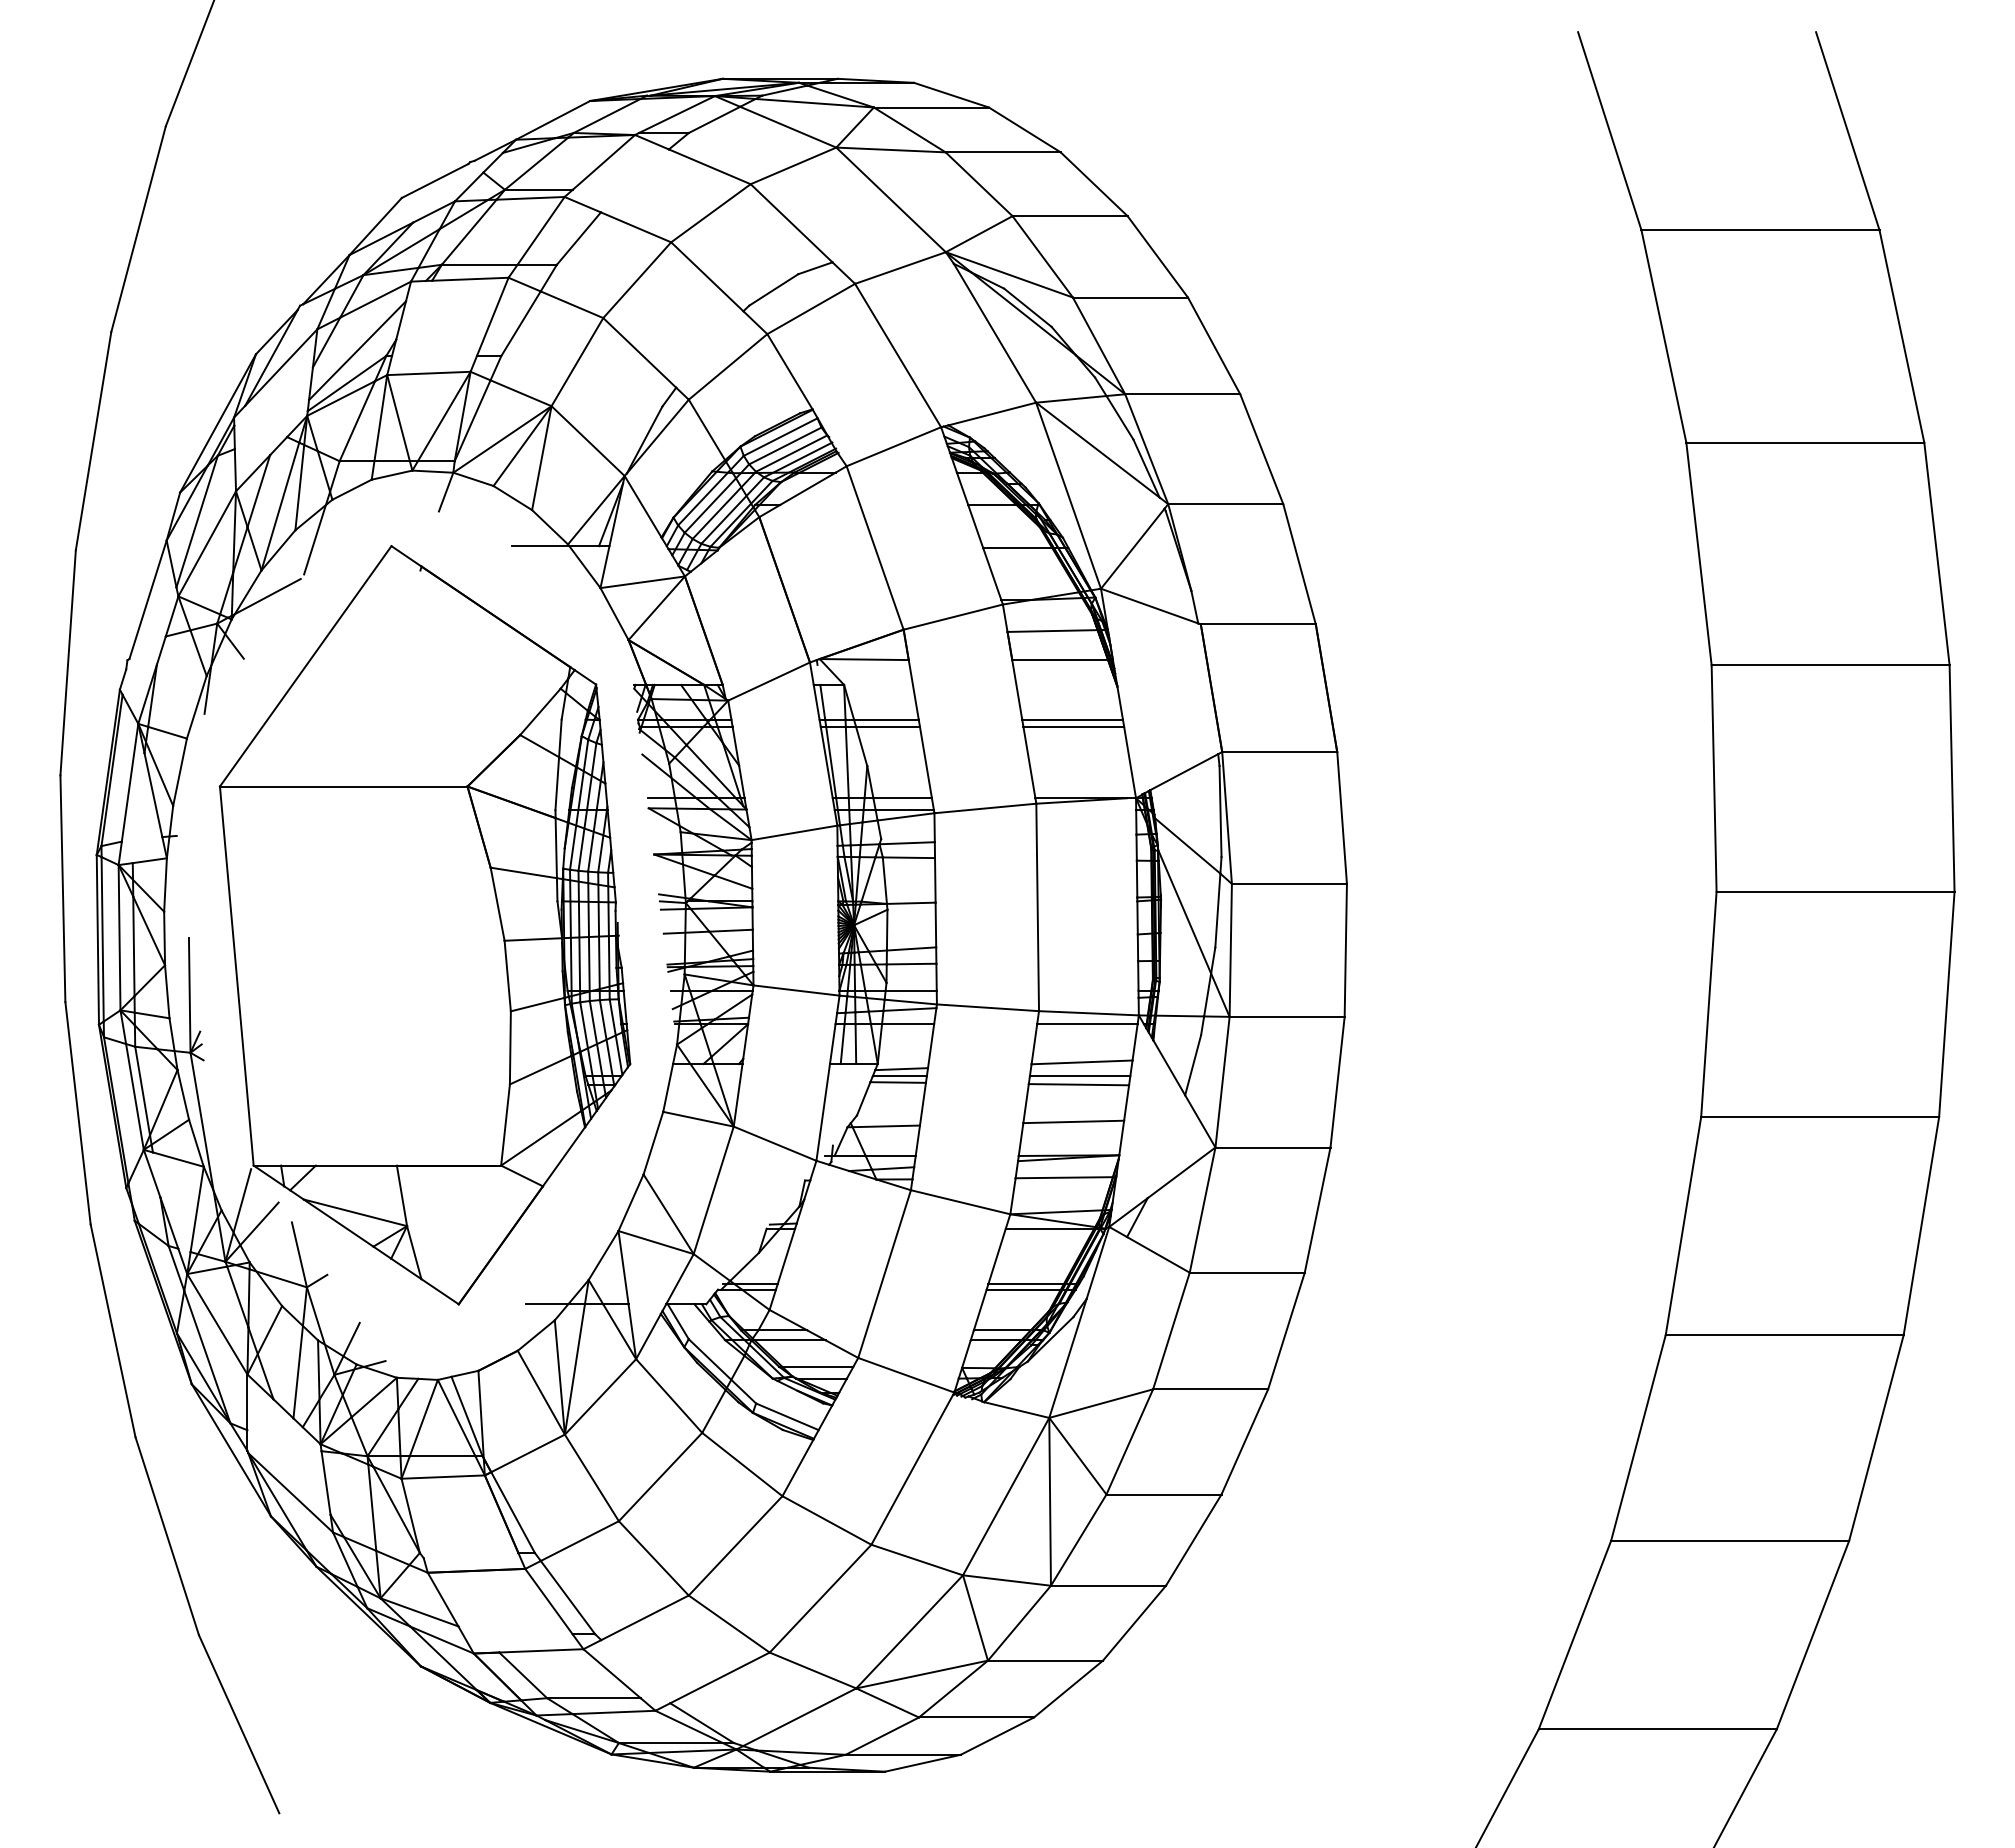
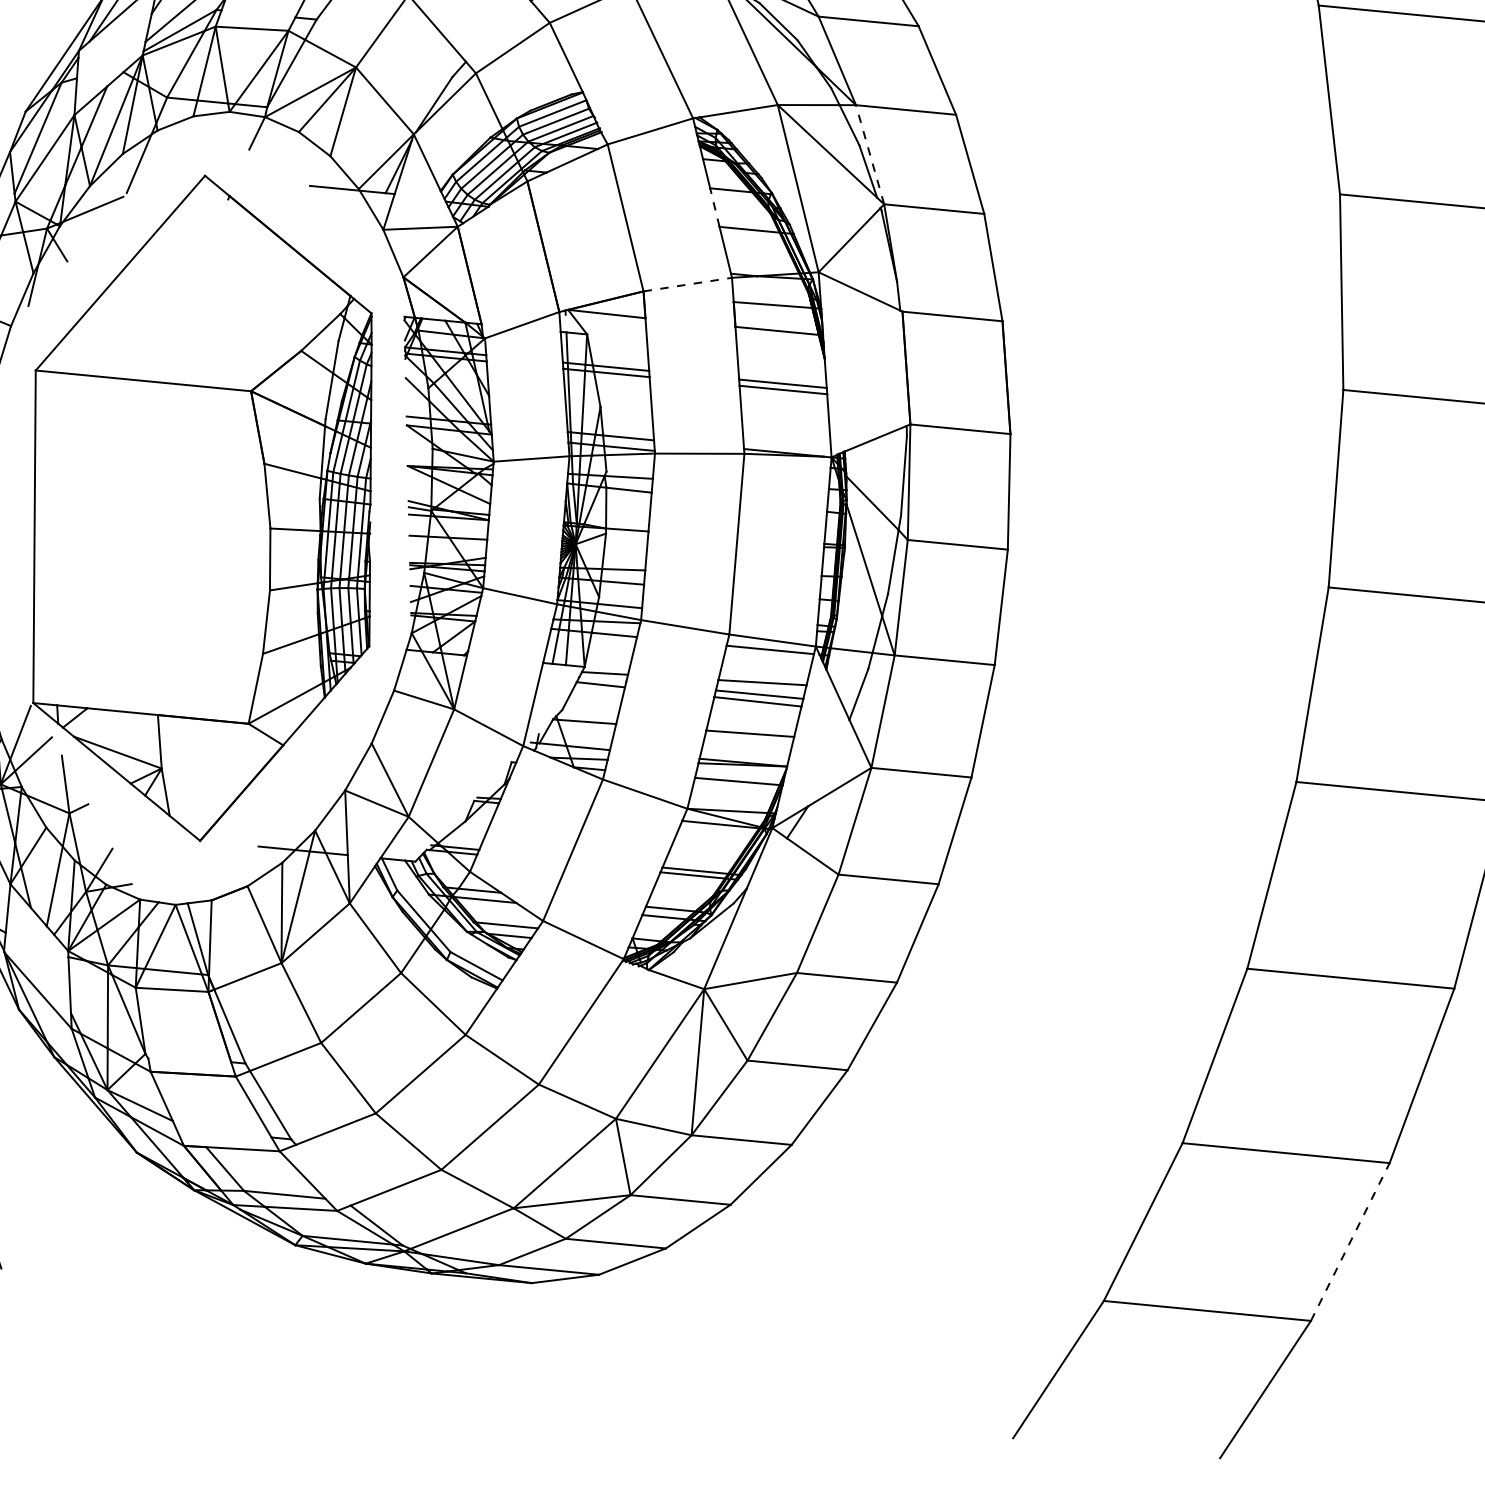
line: (1146, 449) -> (869, 154), solid -> dashed
line: (975, 526) -> (714, 207), solid -> dashed
line: (953, 617) -> (687, 284), solid -> dashed
line: (899, 1076) -> (602, 679), removed
line: (1813, 1635) -> (1350, 1242), solid -> dashed

